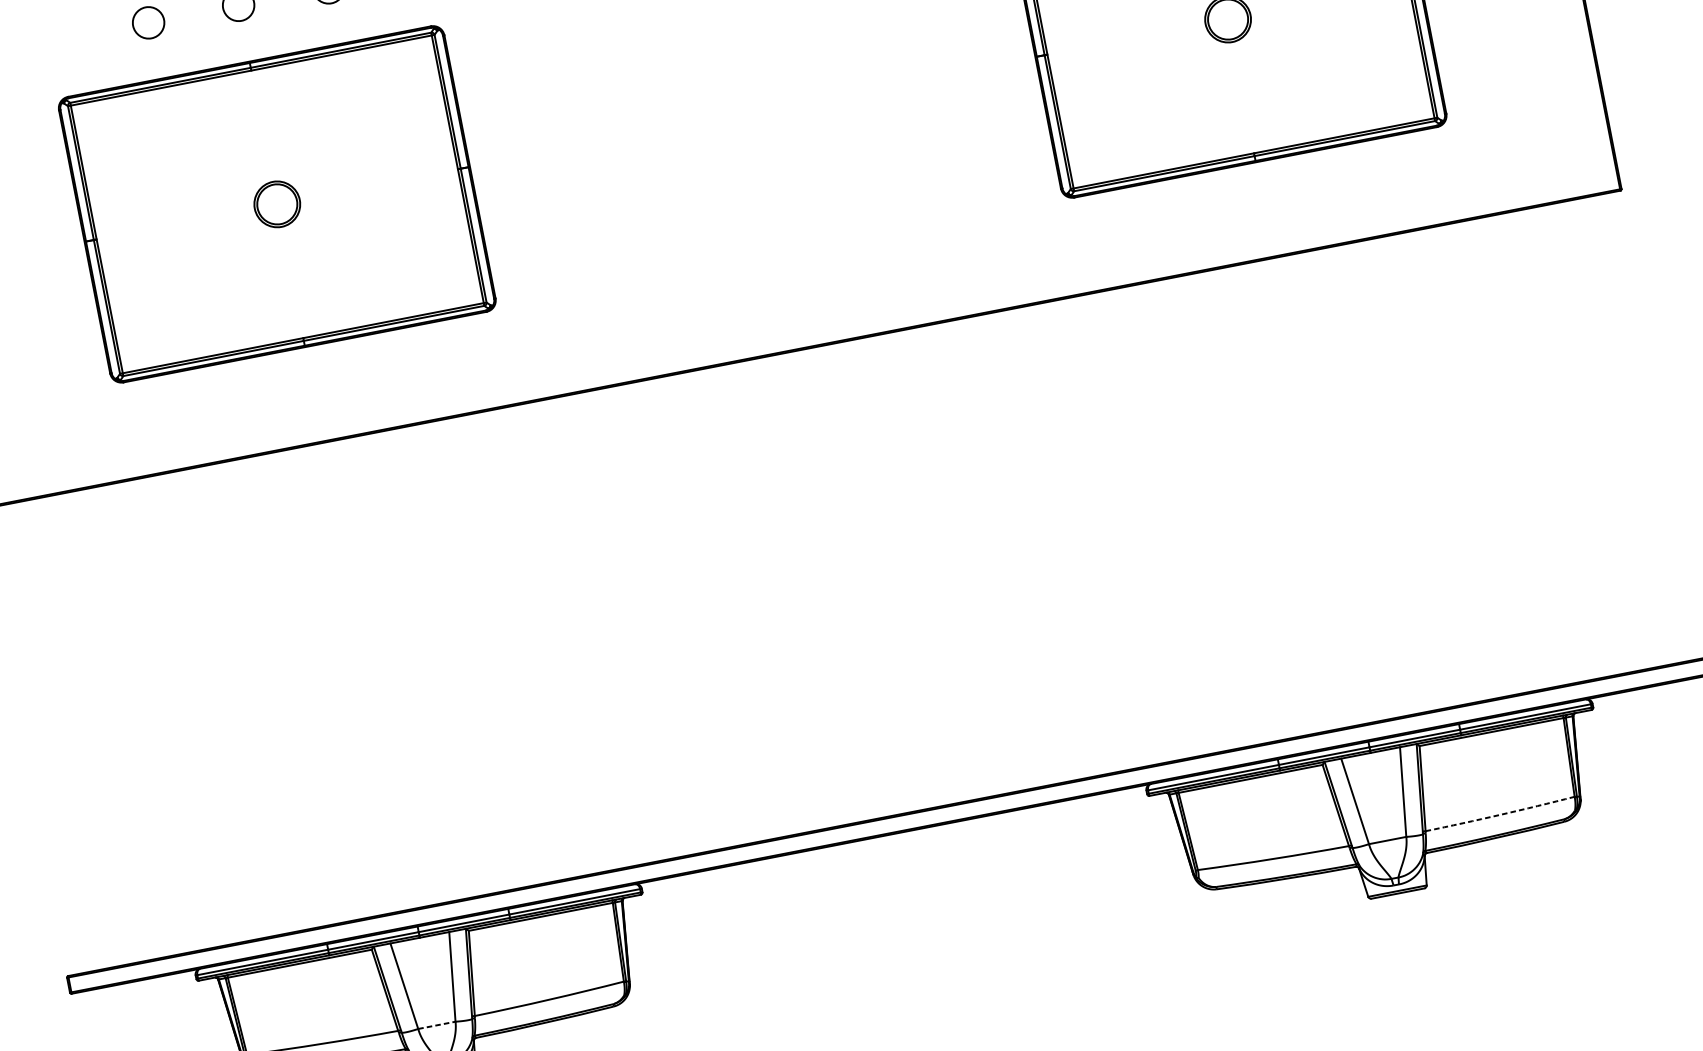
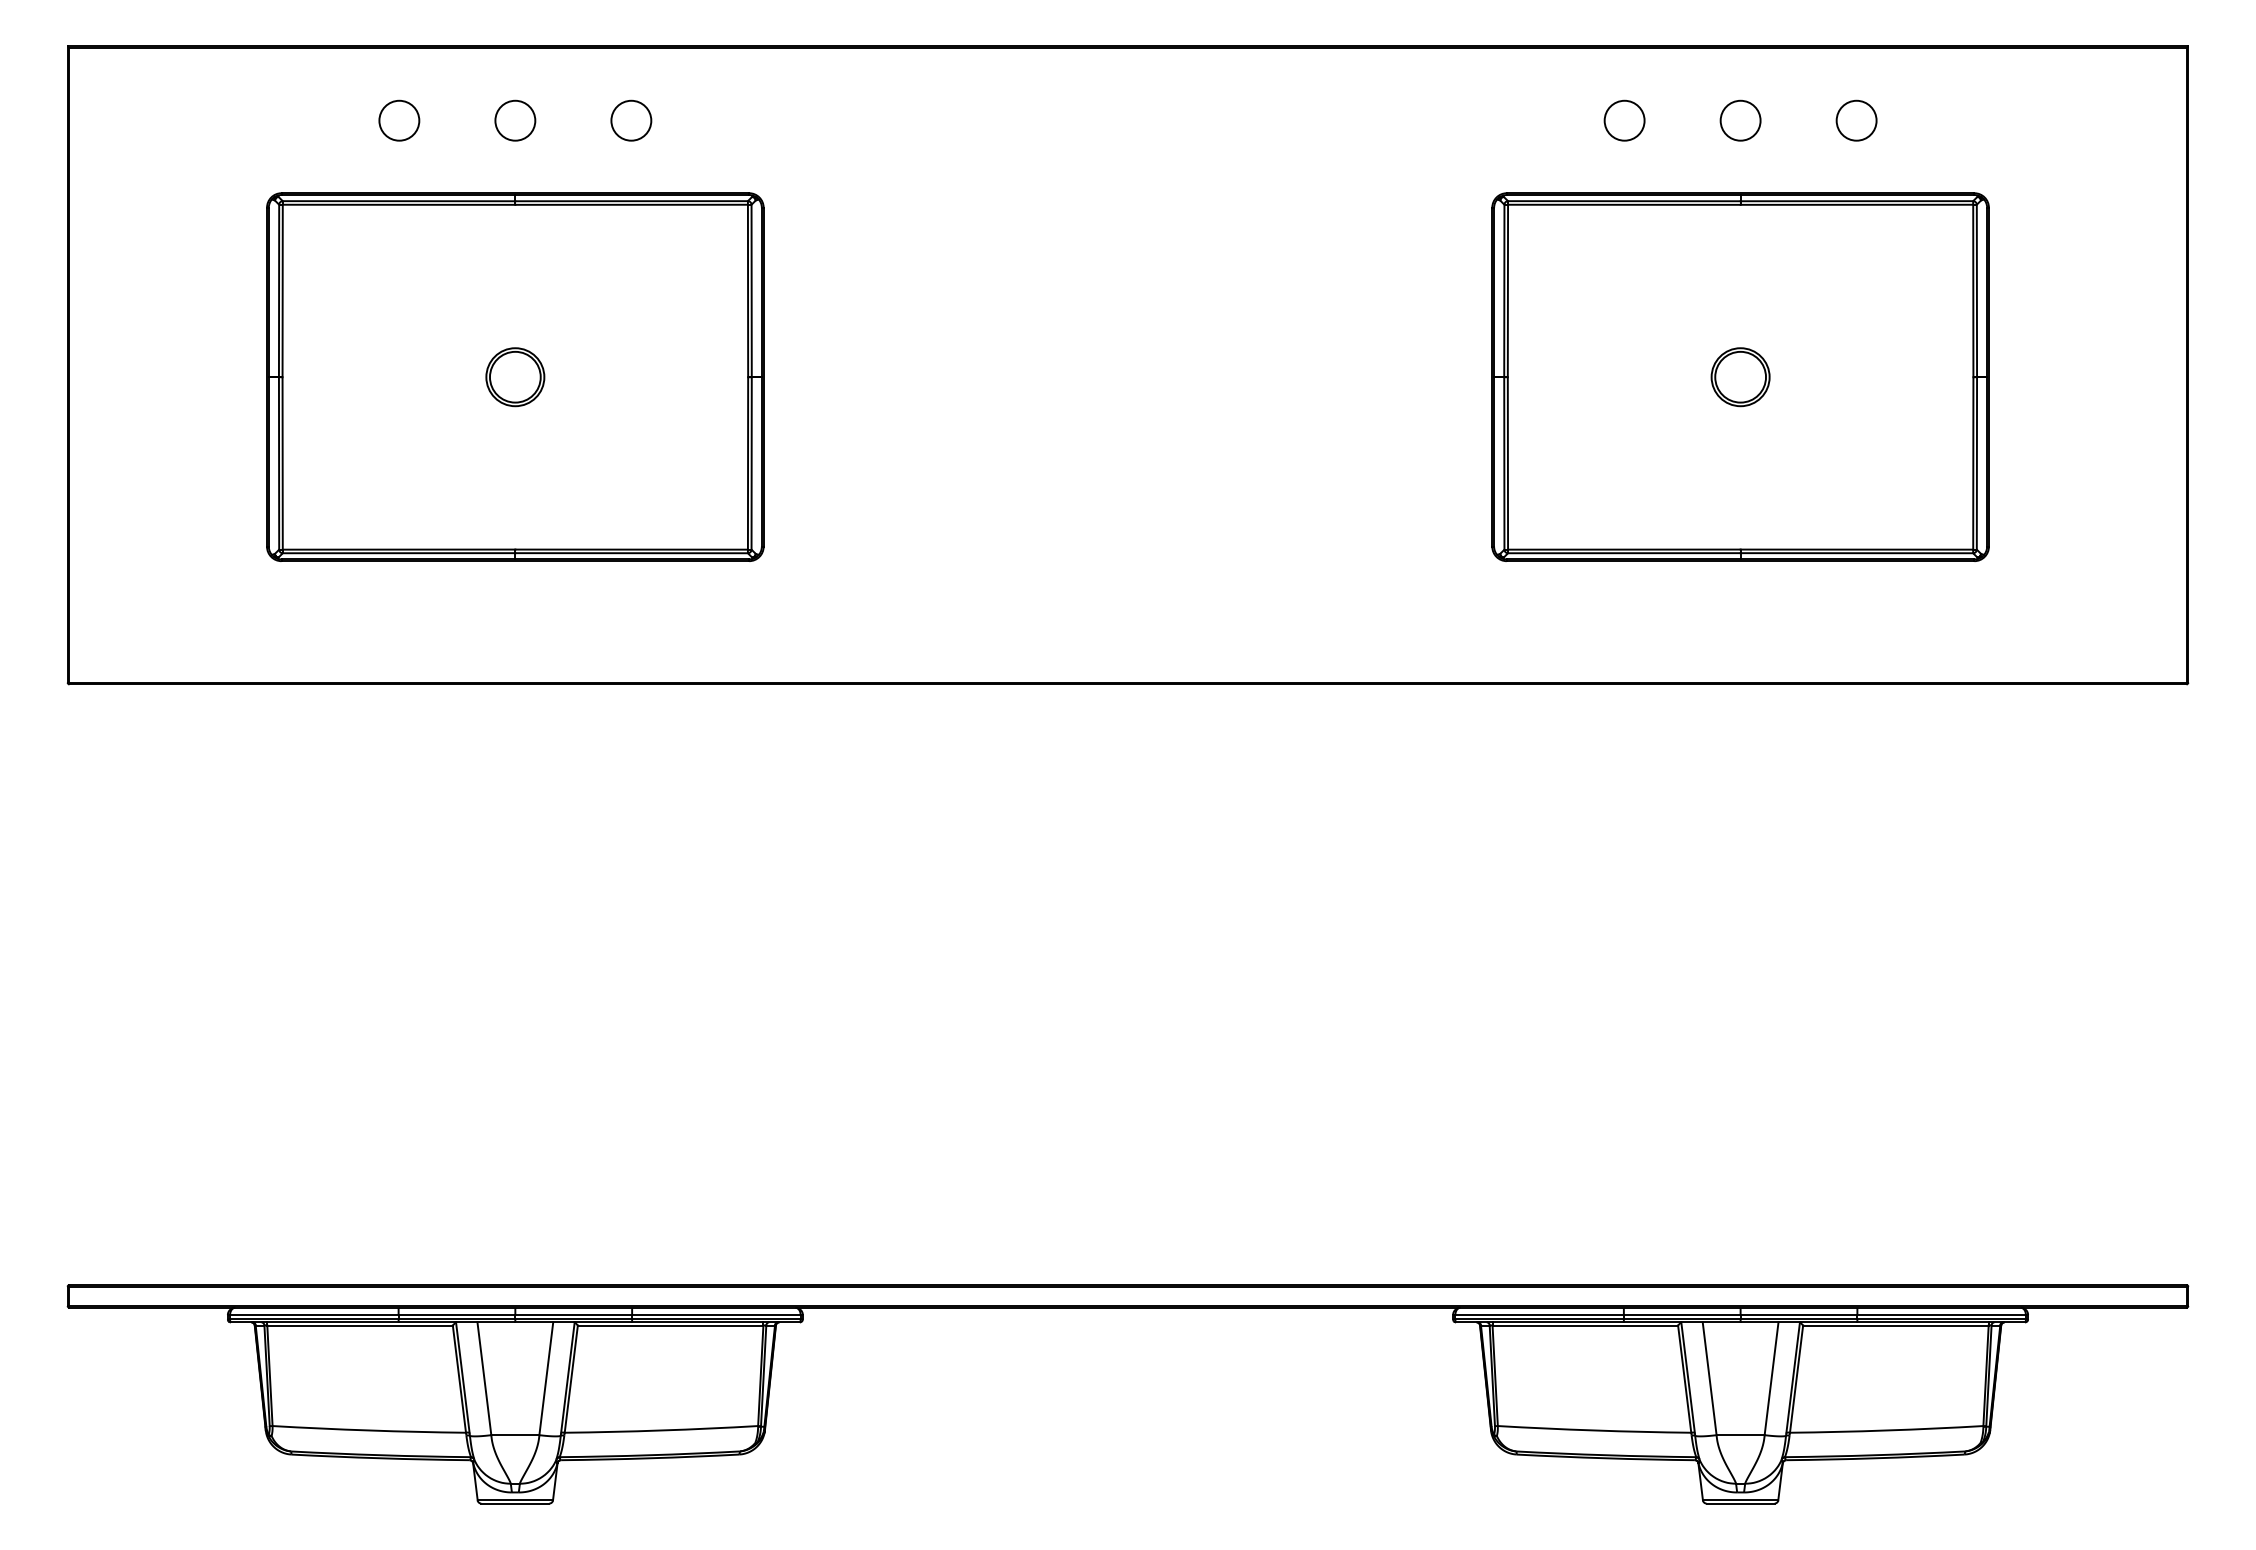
arc: (1500, 814) -> (1886, 1430), dashed -> solid
line: (437, 1025) -> (515, 1435), dashed -> solid

